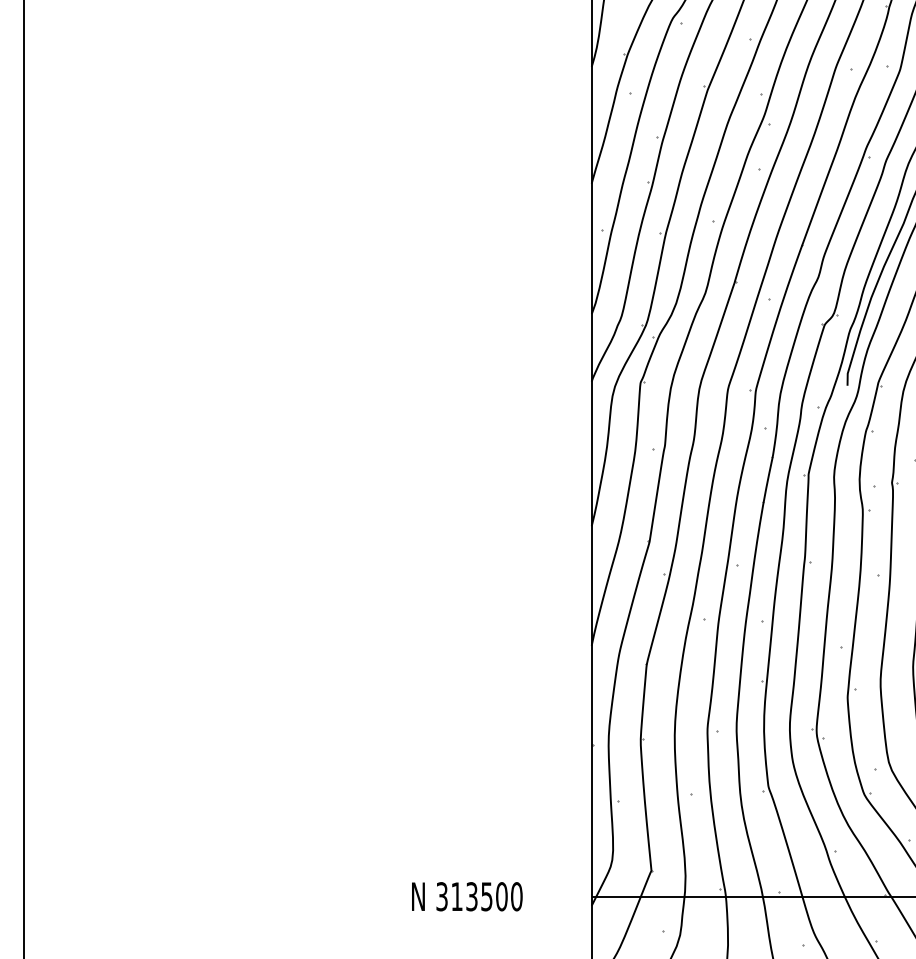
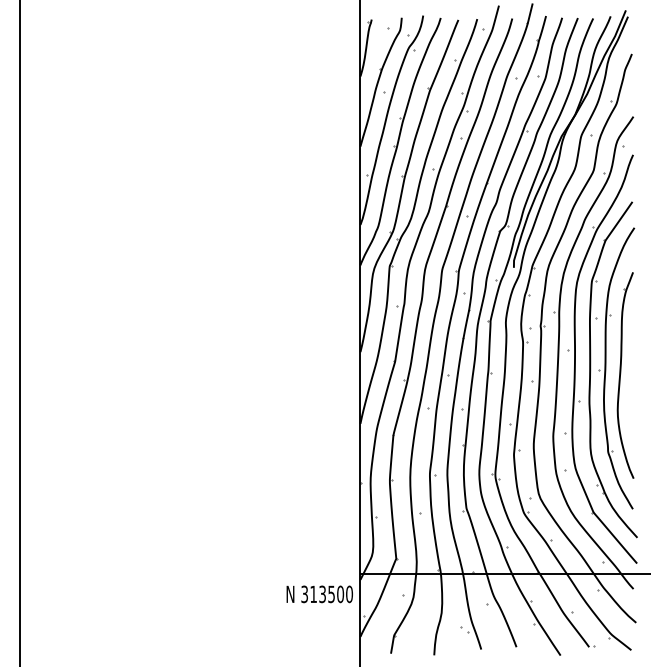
text: (466, 896) -> (319, 594), moved

